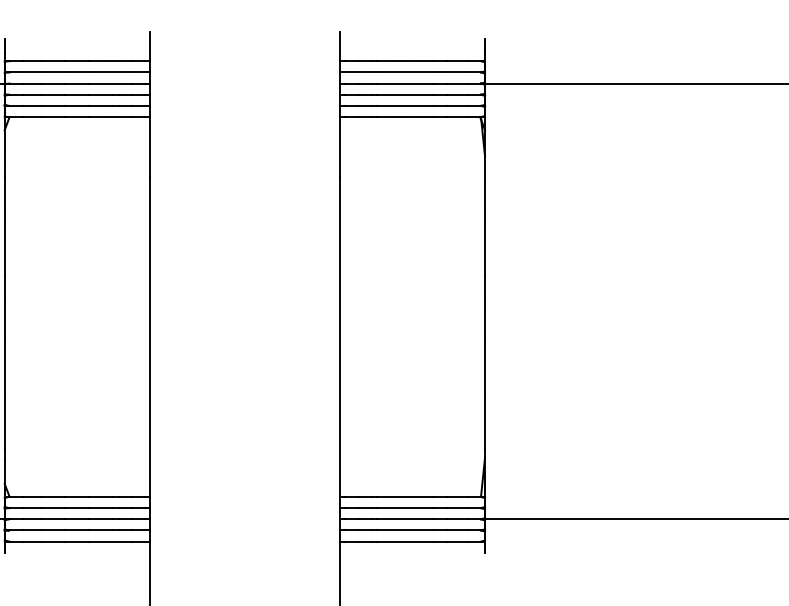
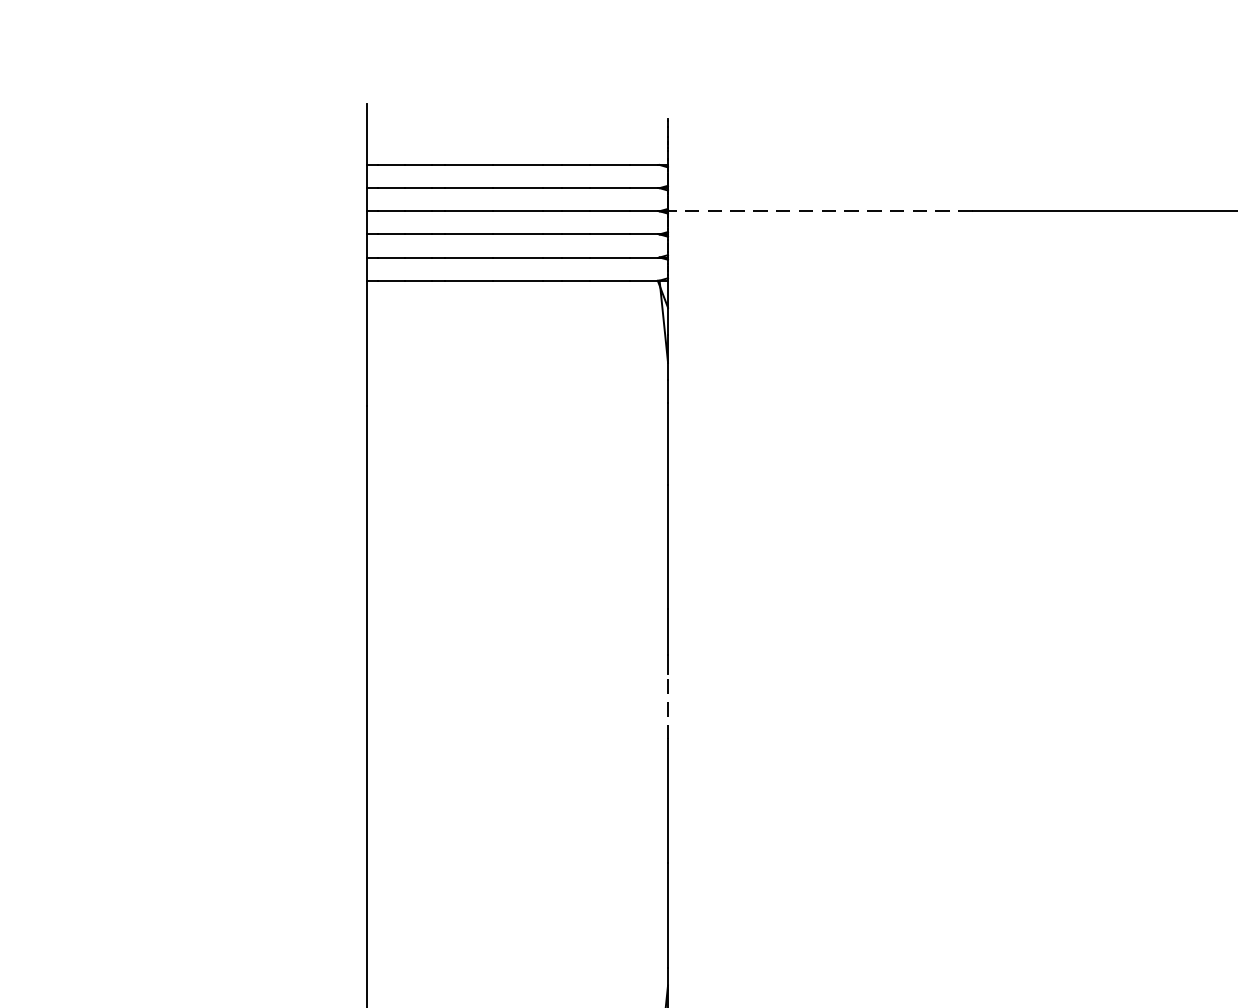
line: (558, 83) -> (820, 211), solid -> dashed
line: (485, 322) -> (668, 706), solid -> dashed

